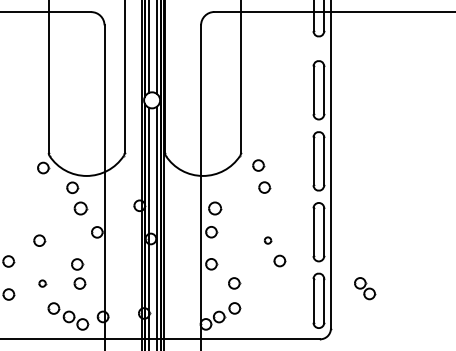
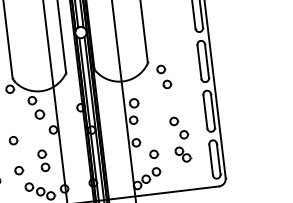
part: (267, 240) -> (173, 121), size x1.67
part: (42, 283) -> (19, 170), size x1.67
part: (365, 288) -> (183, 154), moved

